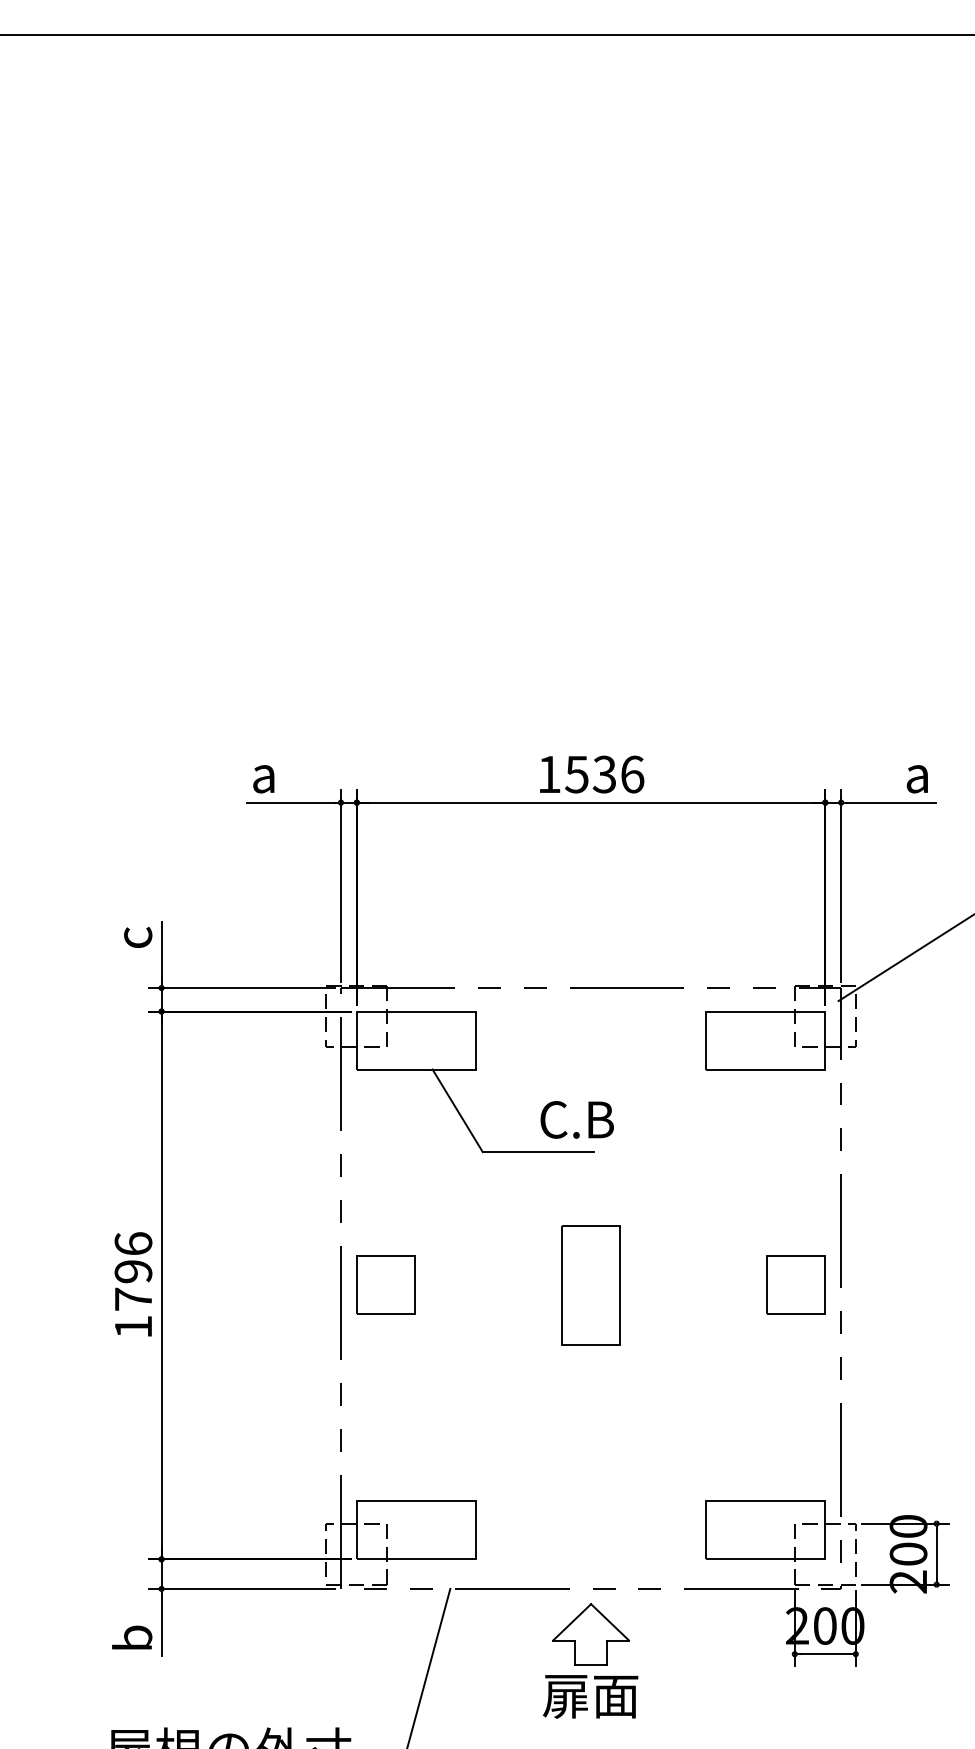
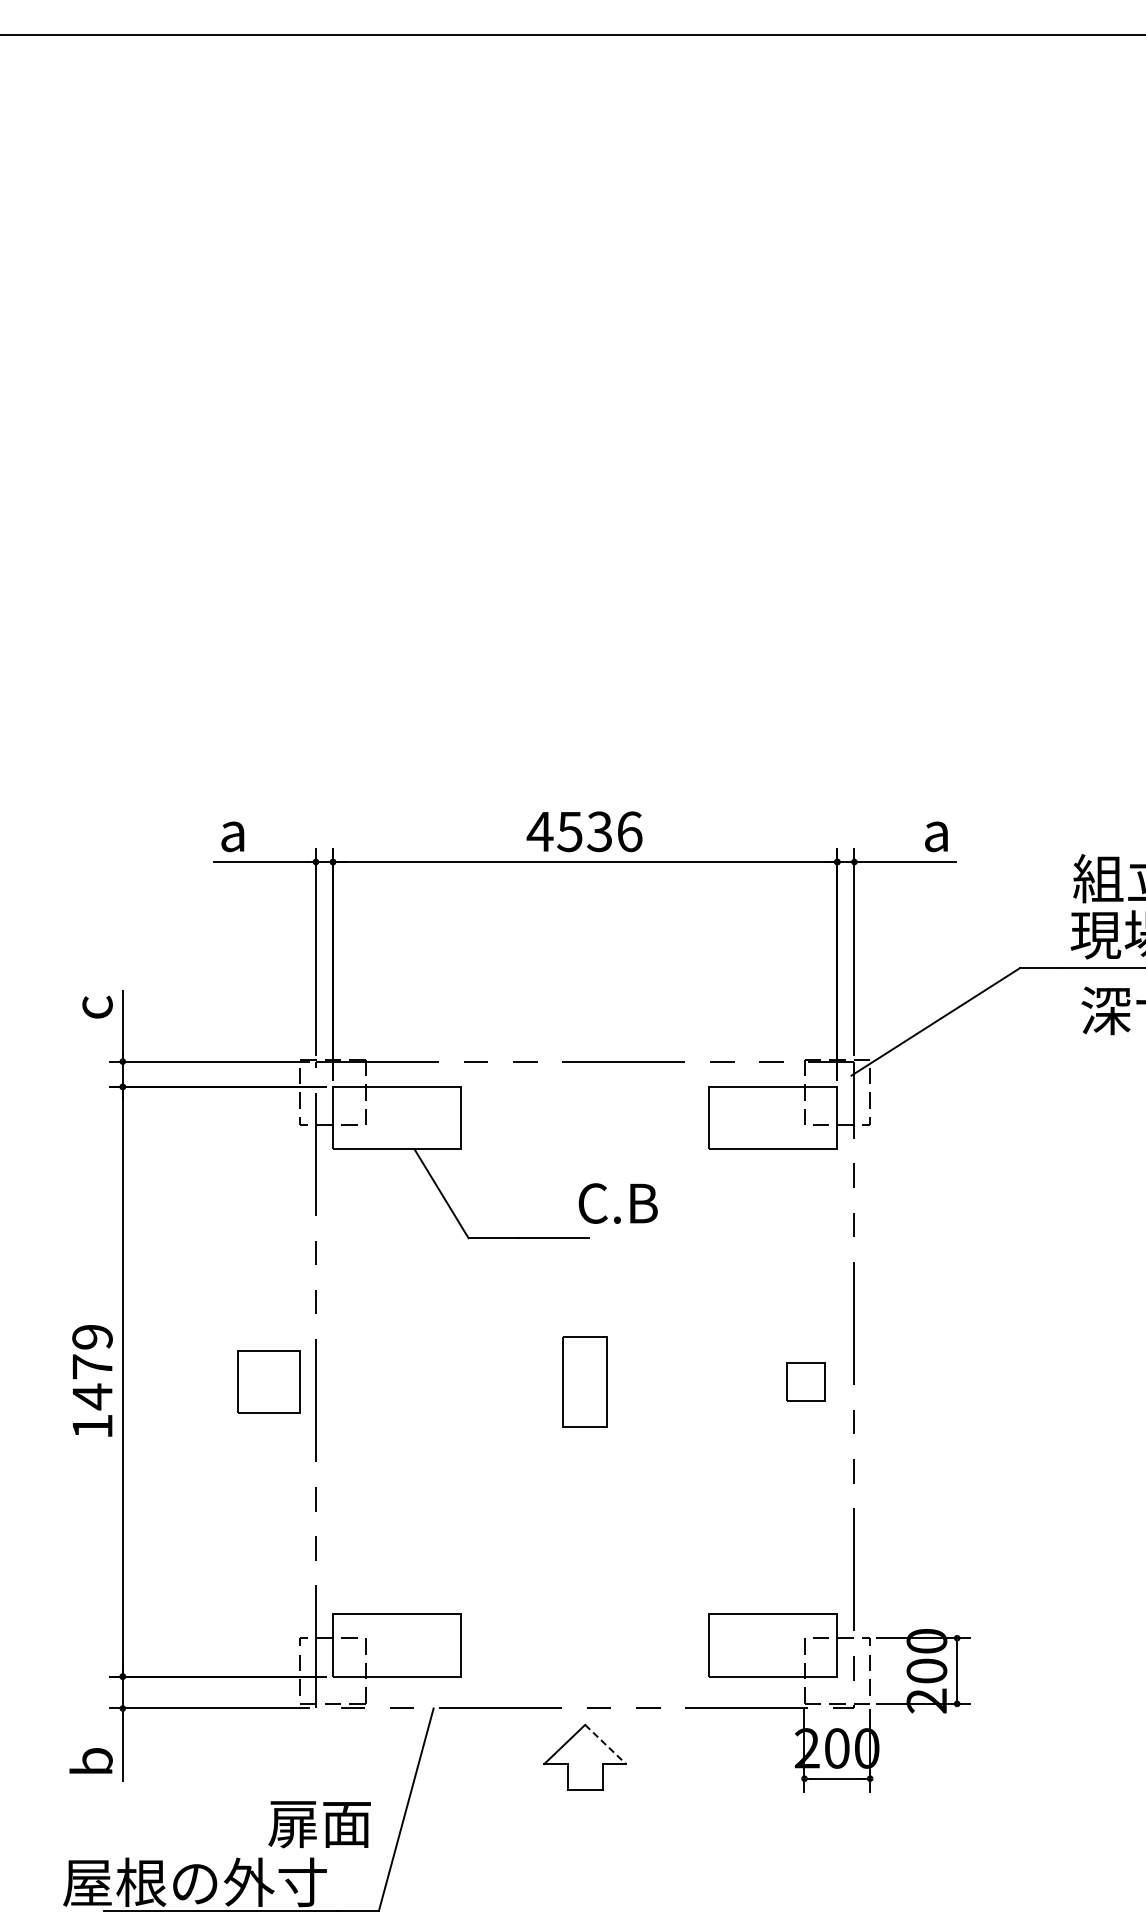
text: (548, 774) -> (539, 831), 1536 -> 4536
text: (576, 1119) -> (617, 1203), moved
text: (133, 1272) -> (92, 1367), 1796 -> 1479
part: (385, 1285) -> (268, 1381), moved
part: (590, 1285) -> (584, 1381), size x0.7
part: (795, 1285) -> (805, 1381), size x0.6
line: (609, 1622) -> (605, 1744), solid -> dashed
text: (590, 1696) -> (319, 1824), moved

